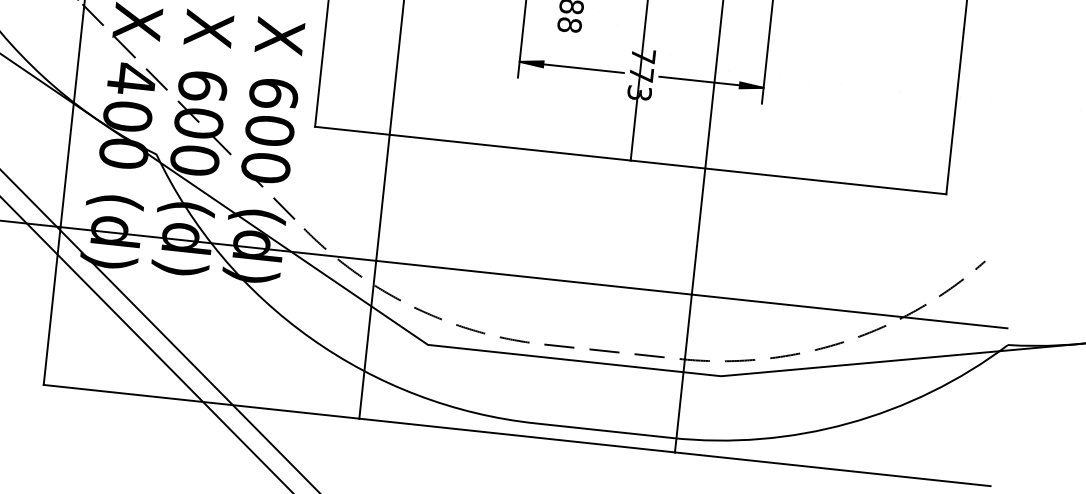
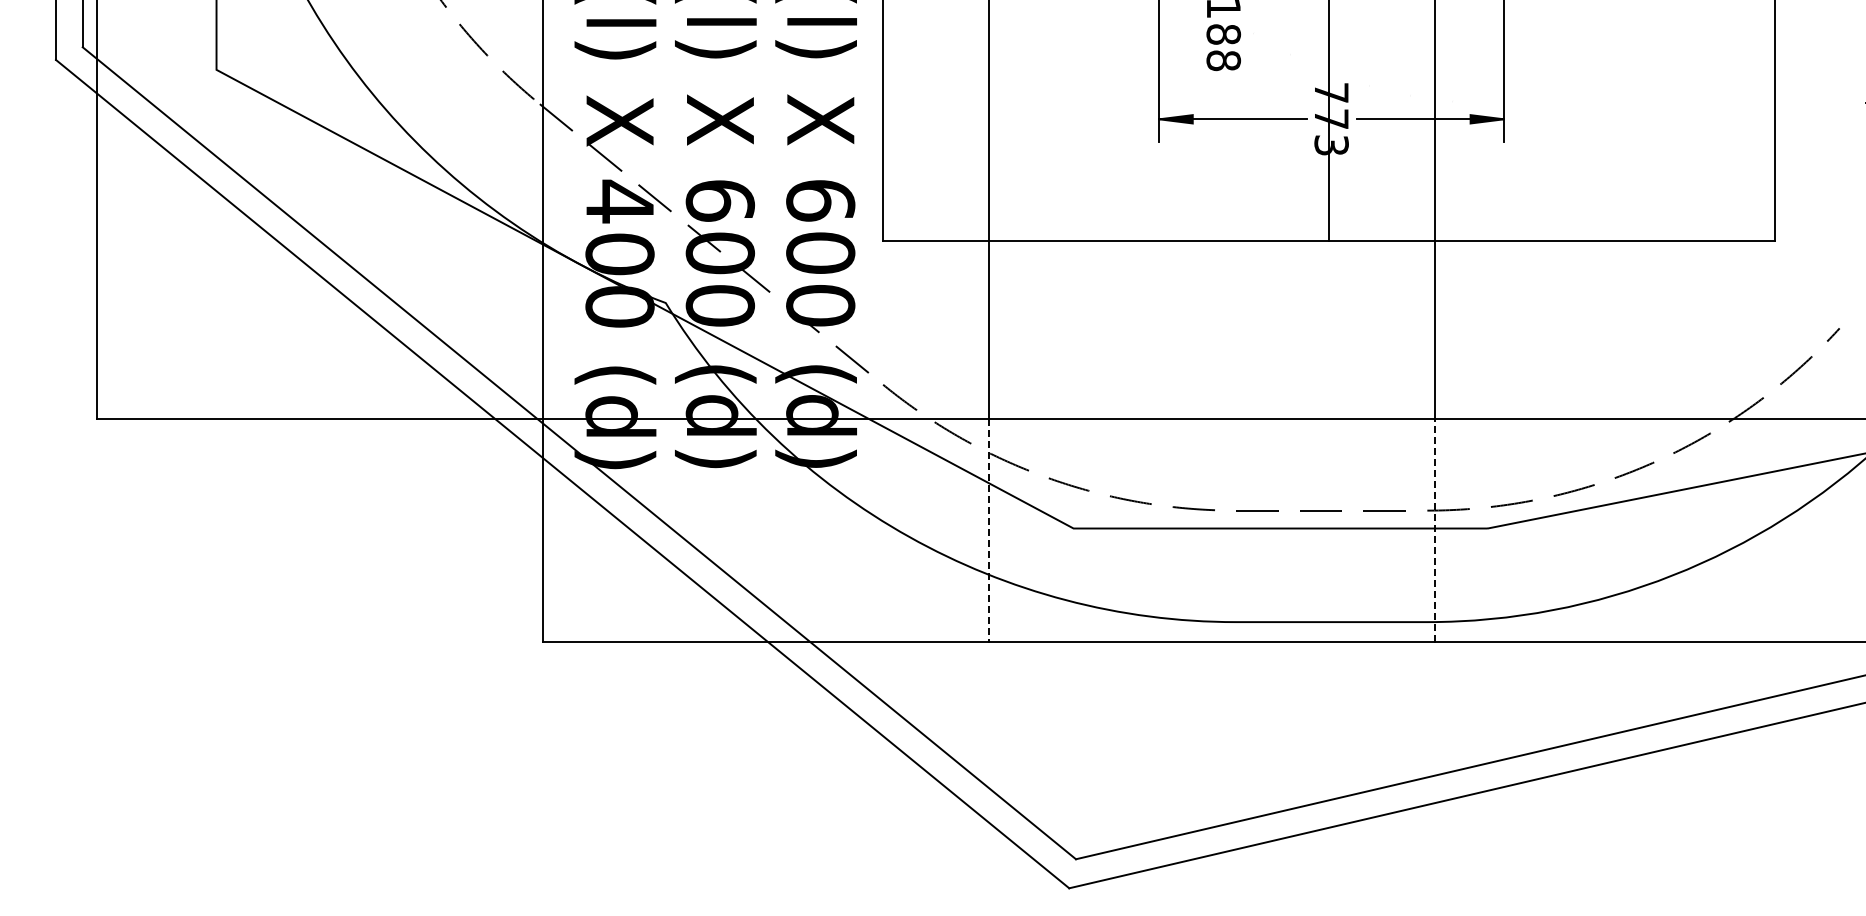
line: (367, 339) -> (988, 530), solid -> dashed
line: (683, 372) -> (1434, 529), solid -> dashed

